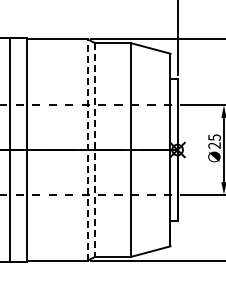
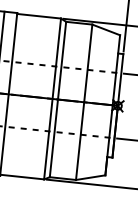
line: (87, 150) -> (52, 99), dashed -> solid
line: (95, 150) -> (58, 99), dashed -> solid

